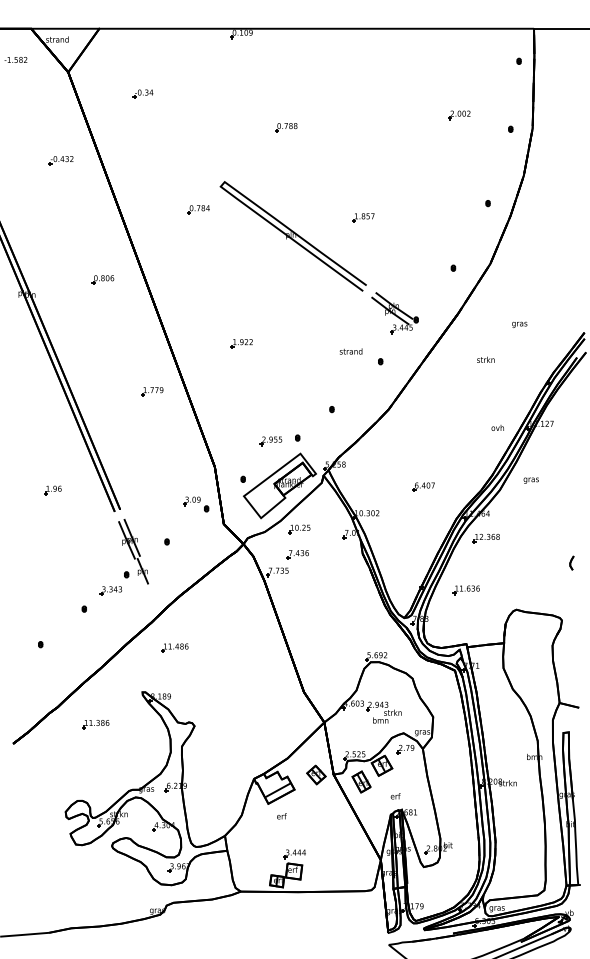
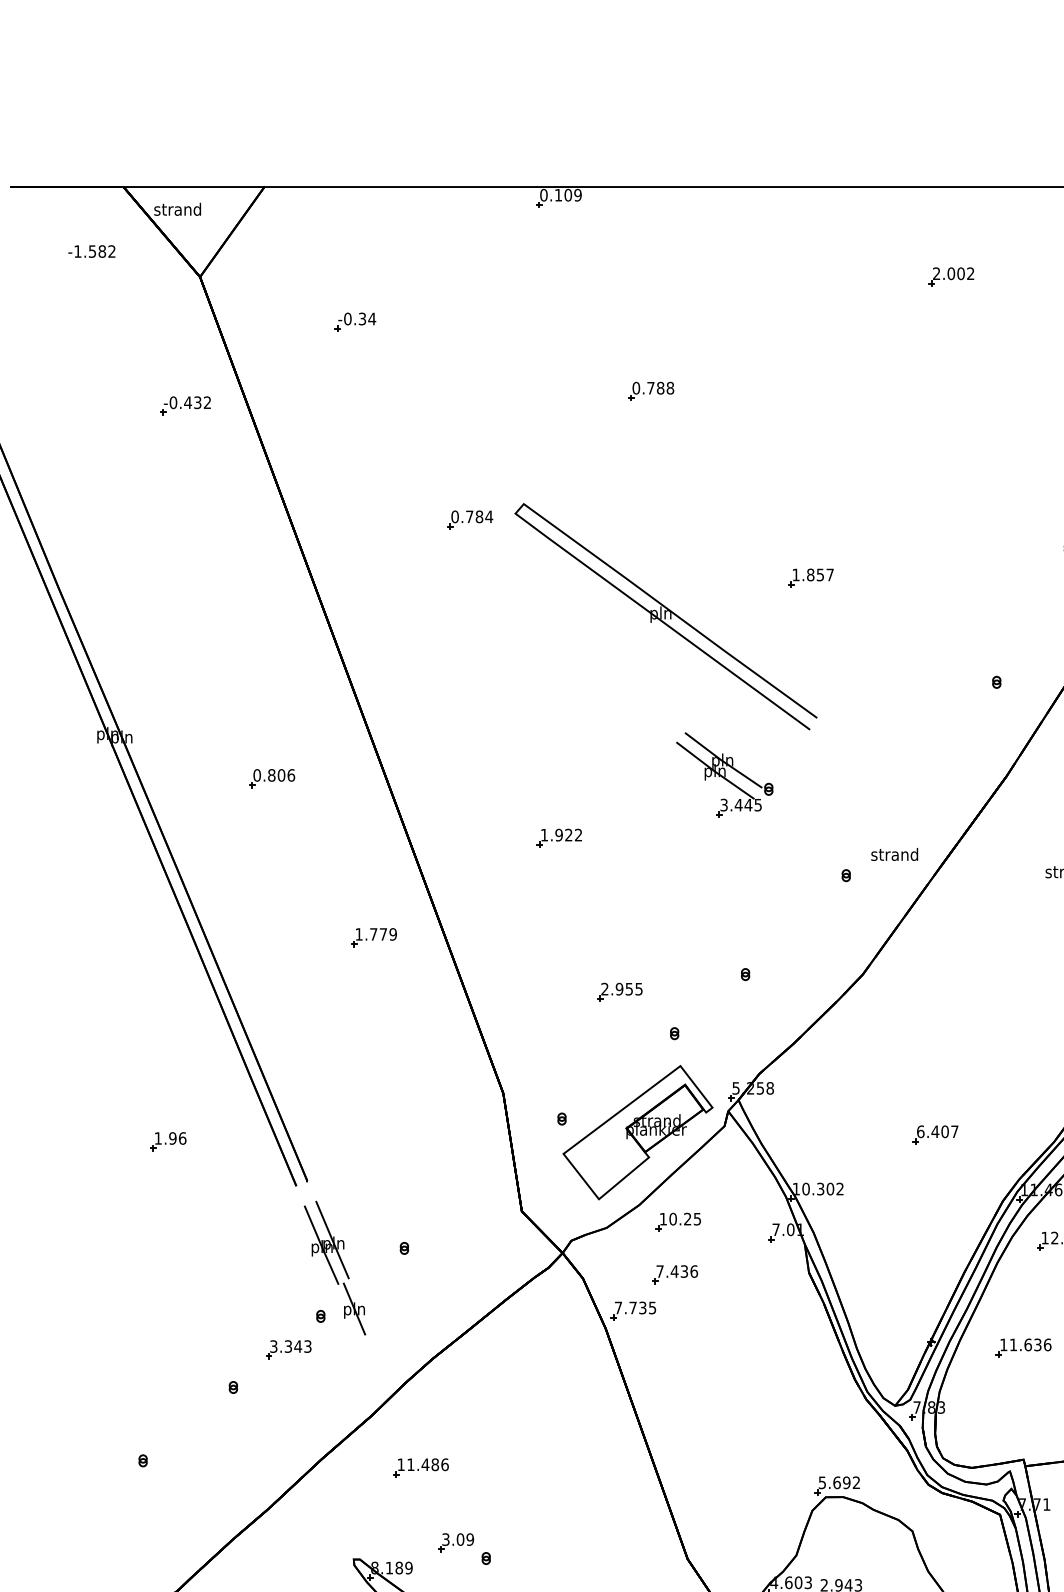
part: (459, 115) -> (951, 277), moved
part: (60, 160) -> (184, 405), moved
part: (198, 209) -> (469, 519), moved
part: (102, 279) -> (270, 778), moved
part: (394, 313) -> (723, 775), moved
text: (350, 351) -> (893, 854), moved
part: (270, 441) -> (618, 993), moved
part: (196, 504) -> (465, 1549), moved

